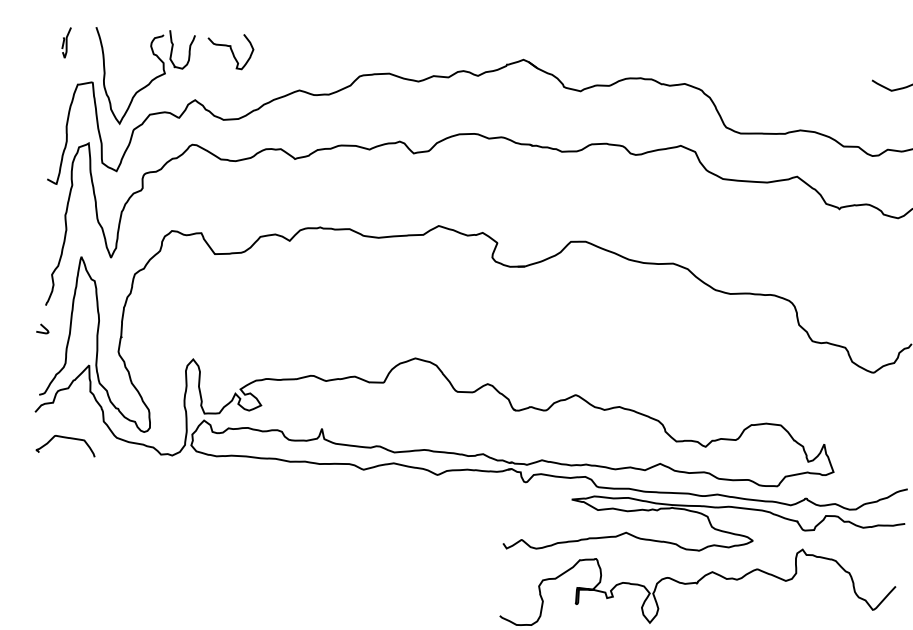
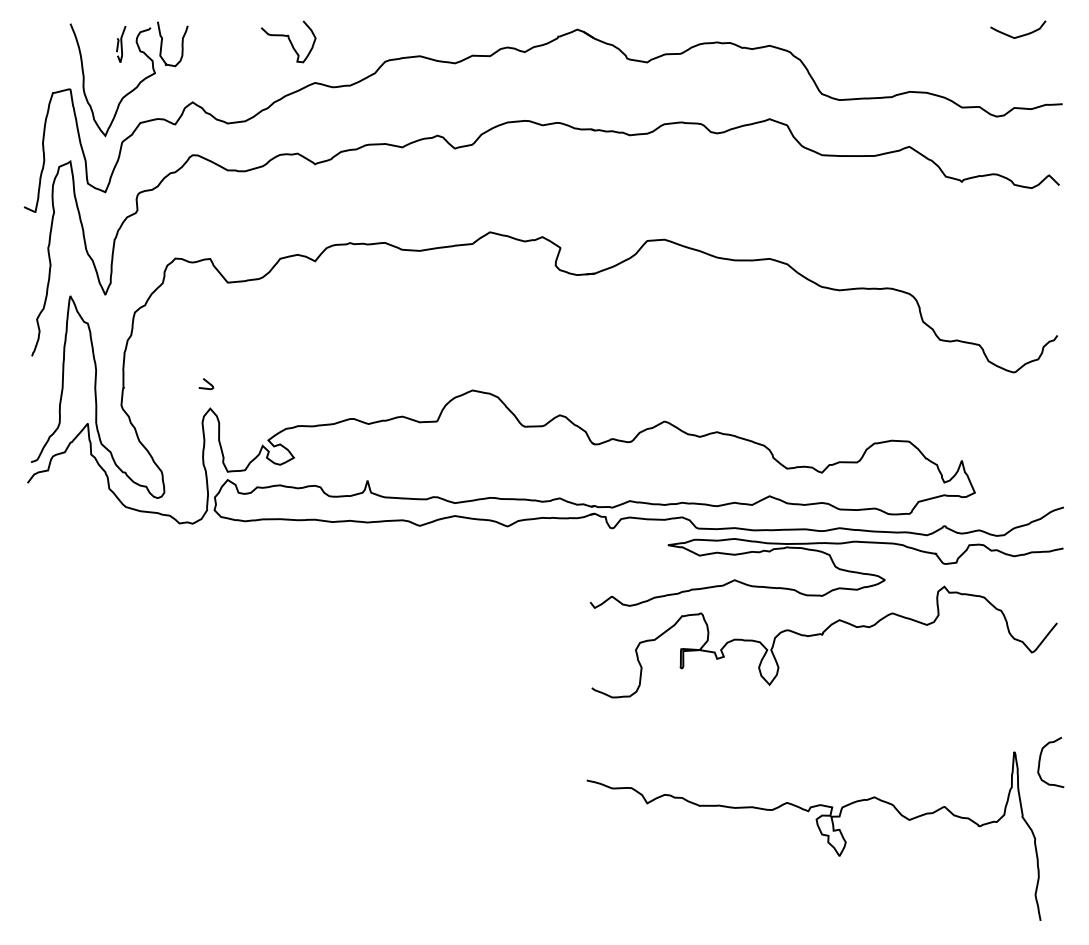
part: (66, 42) -> (121, 44), moved
curve: (230, 50) -> (288, 40), moved
curve: (43, 328) -> (207, 383), moved
curve: (66, 438) -> (66, 511), removed

